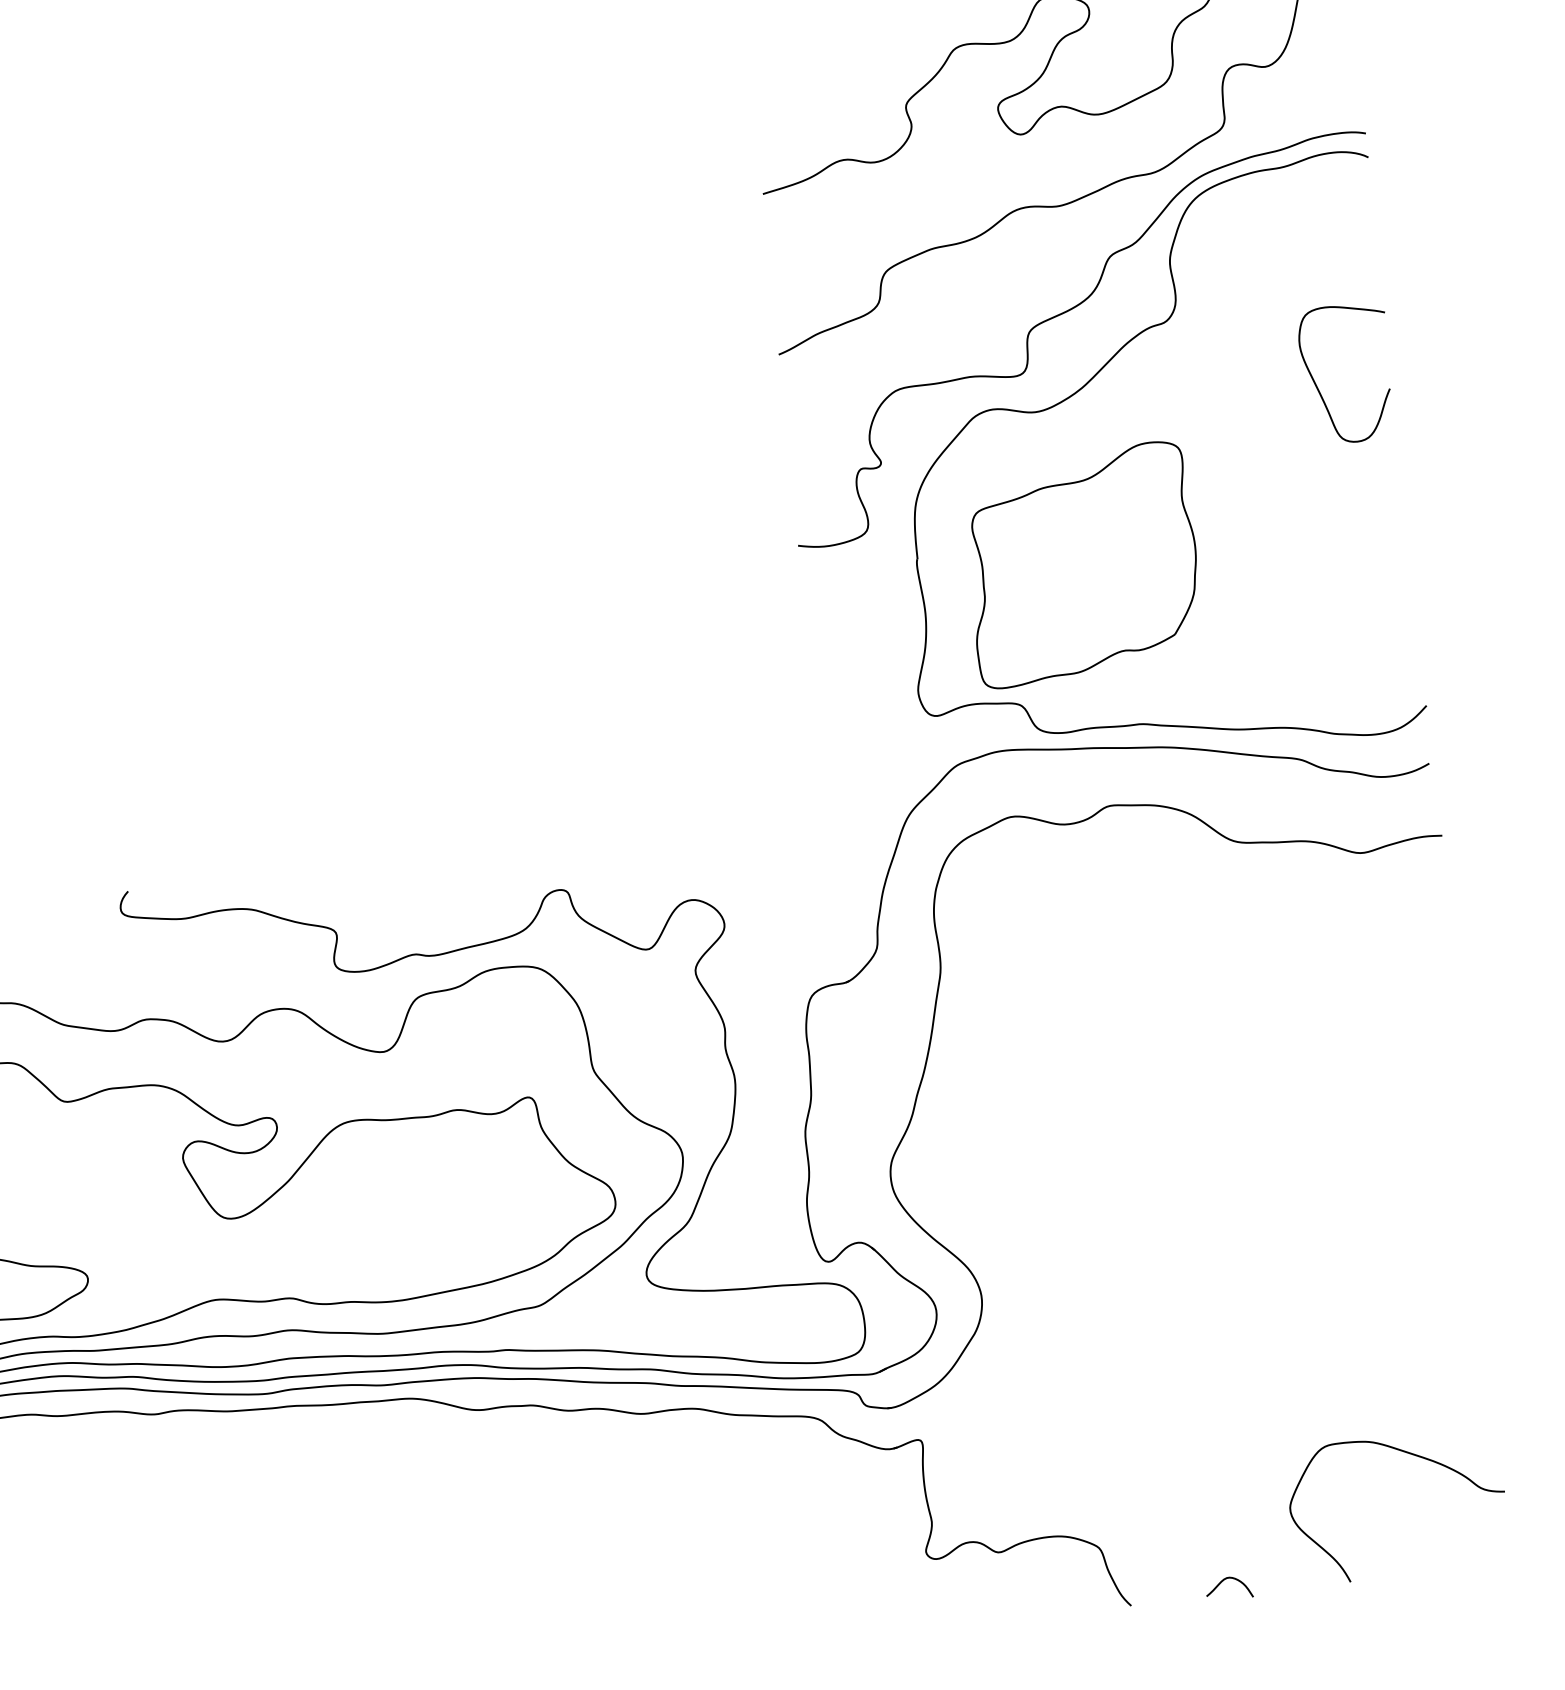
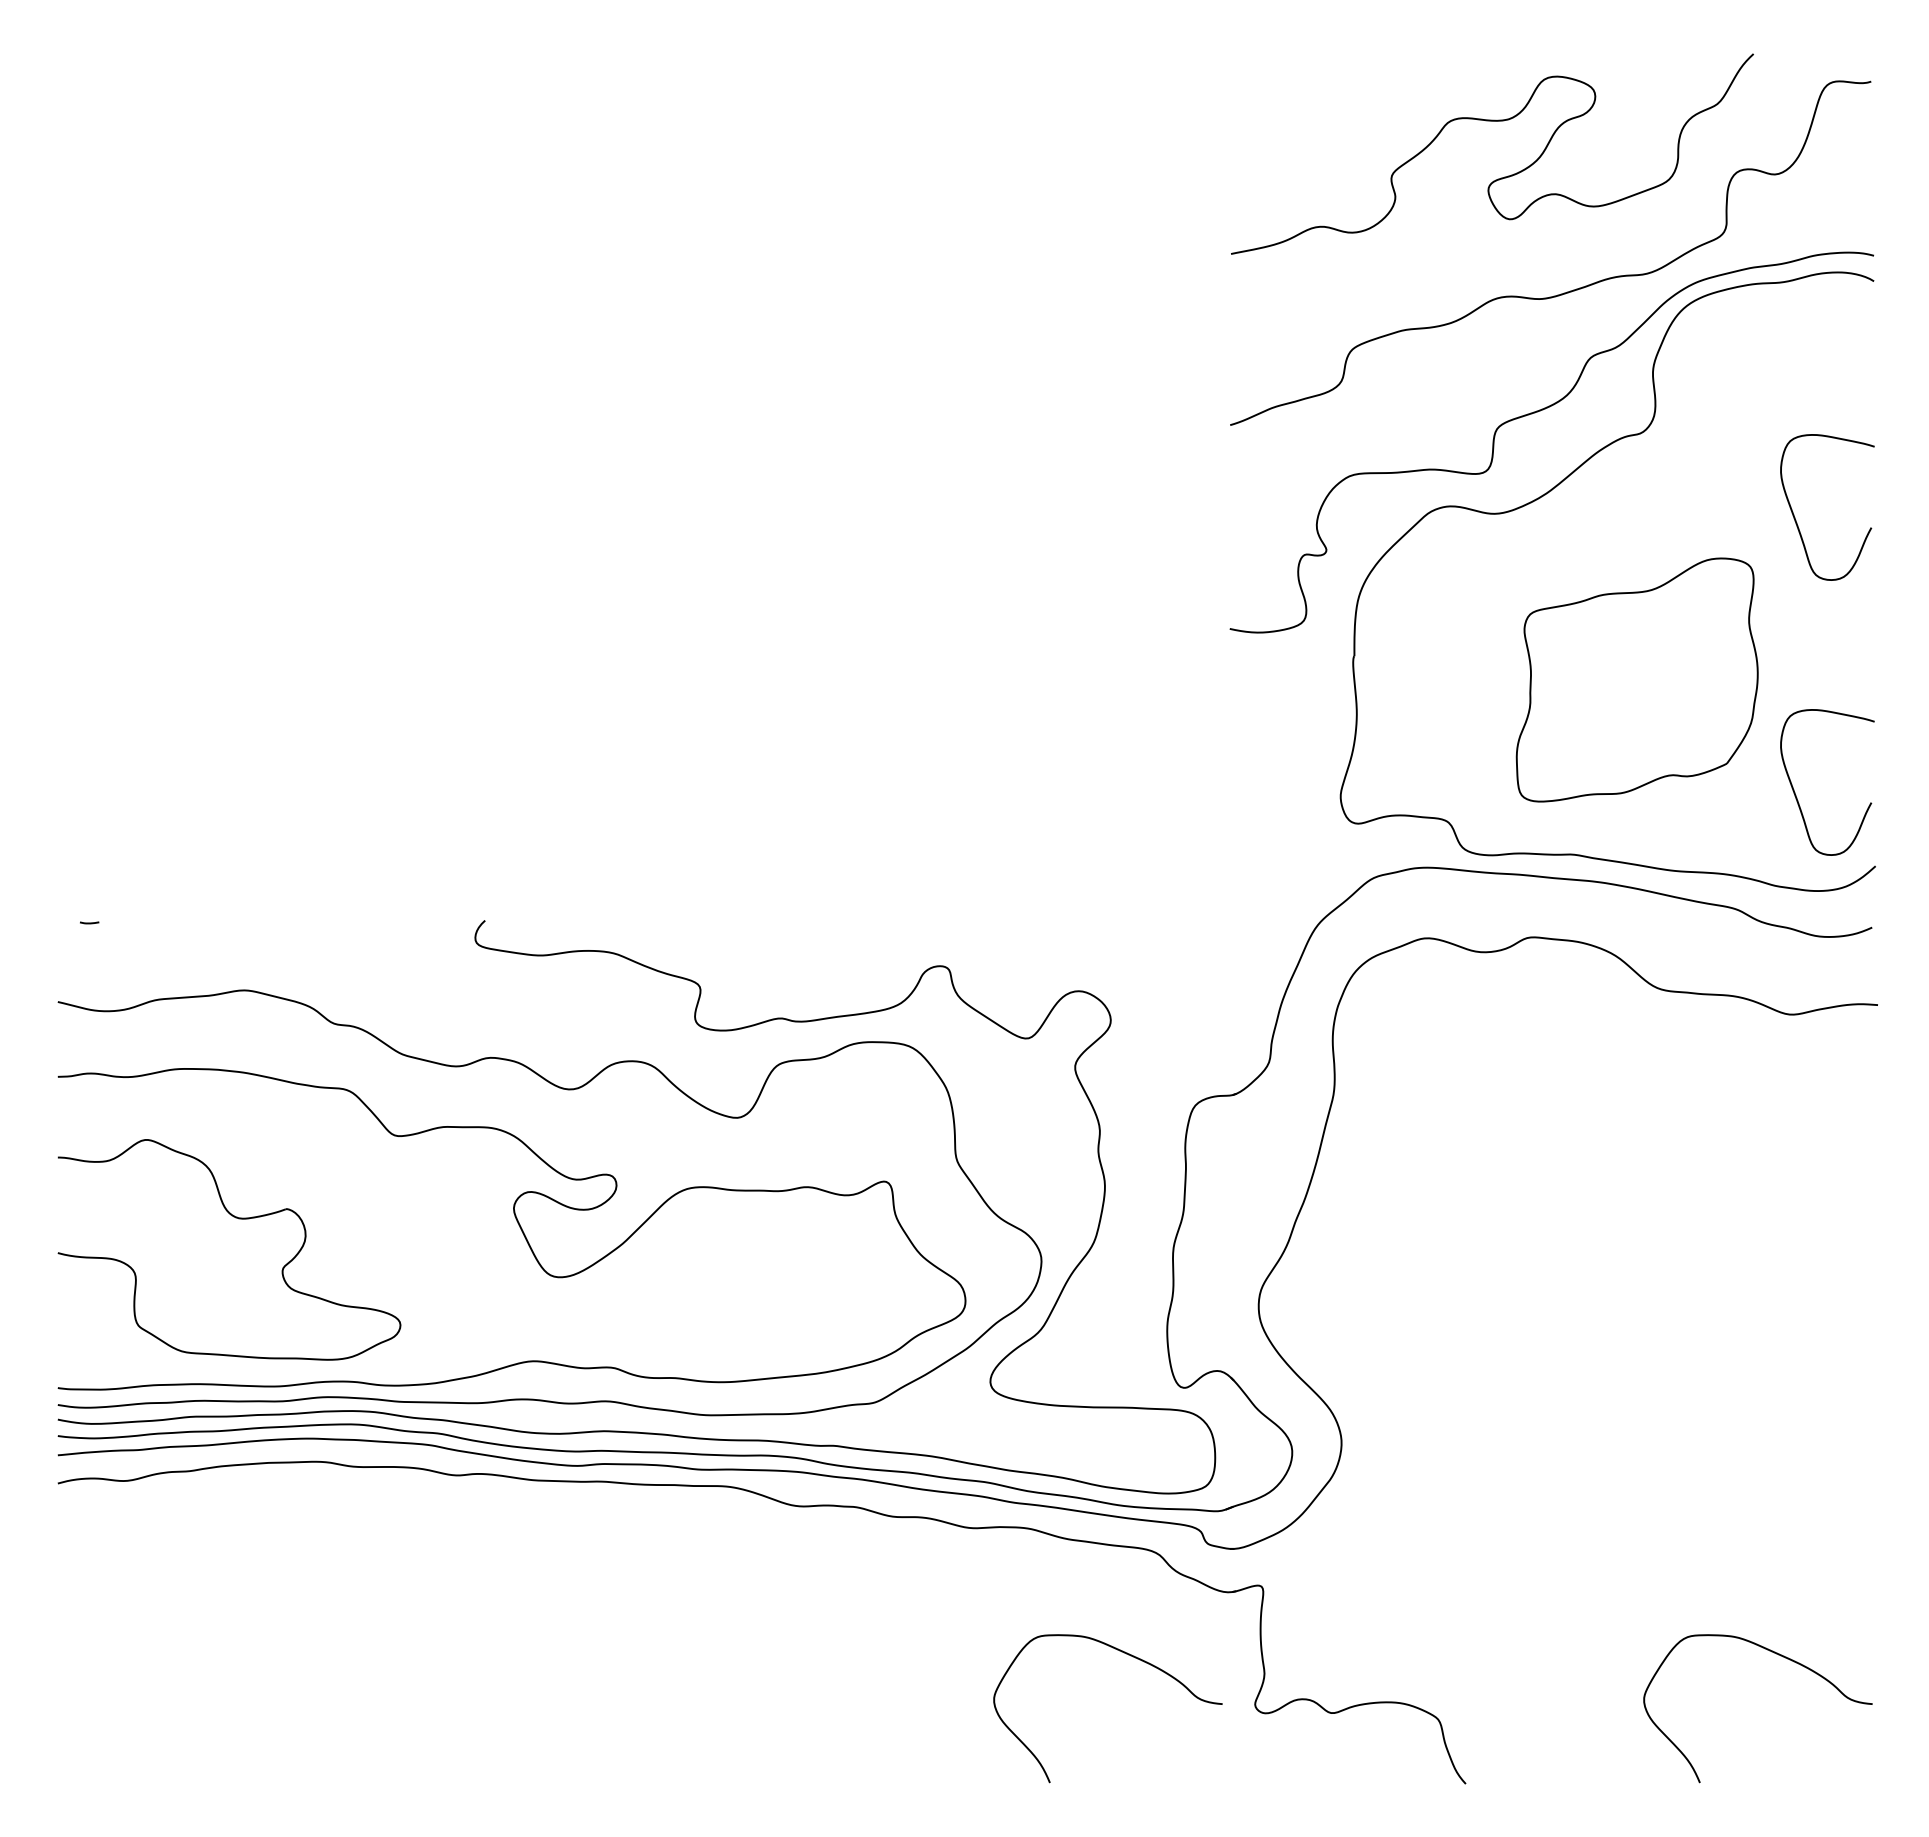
part: (1082, 564) -> (1636, 679), moved
curve: (1344, 644) -> (1795, 792), added
curve: (804, 1518) -> (1130, 1656), added
curve: (1223, 1581) -> (1565, 1768), removed

